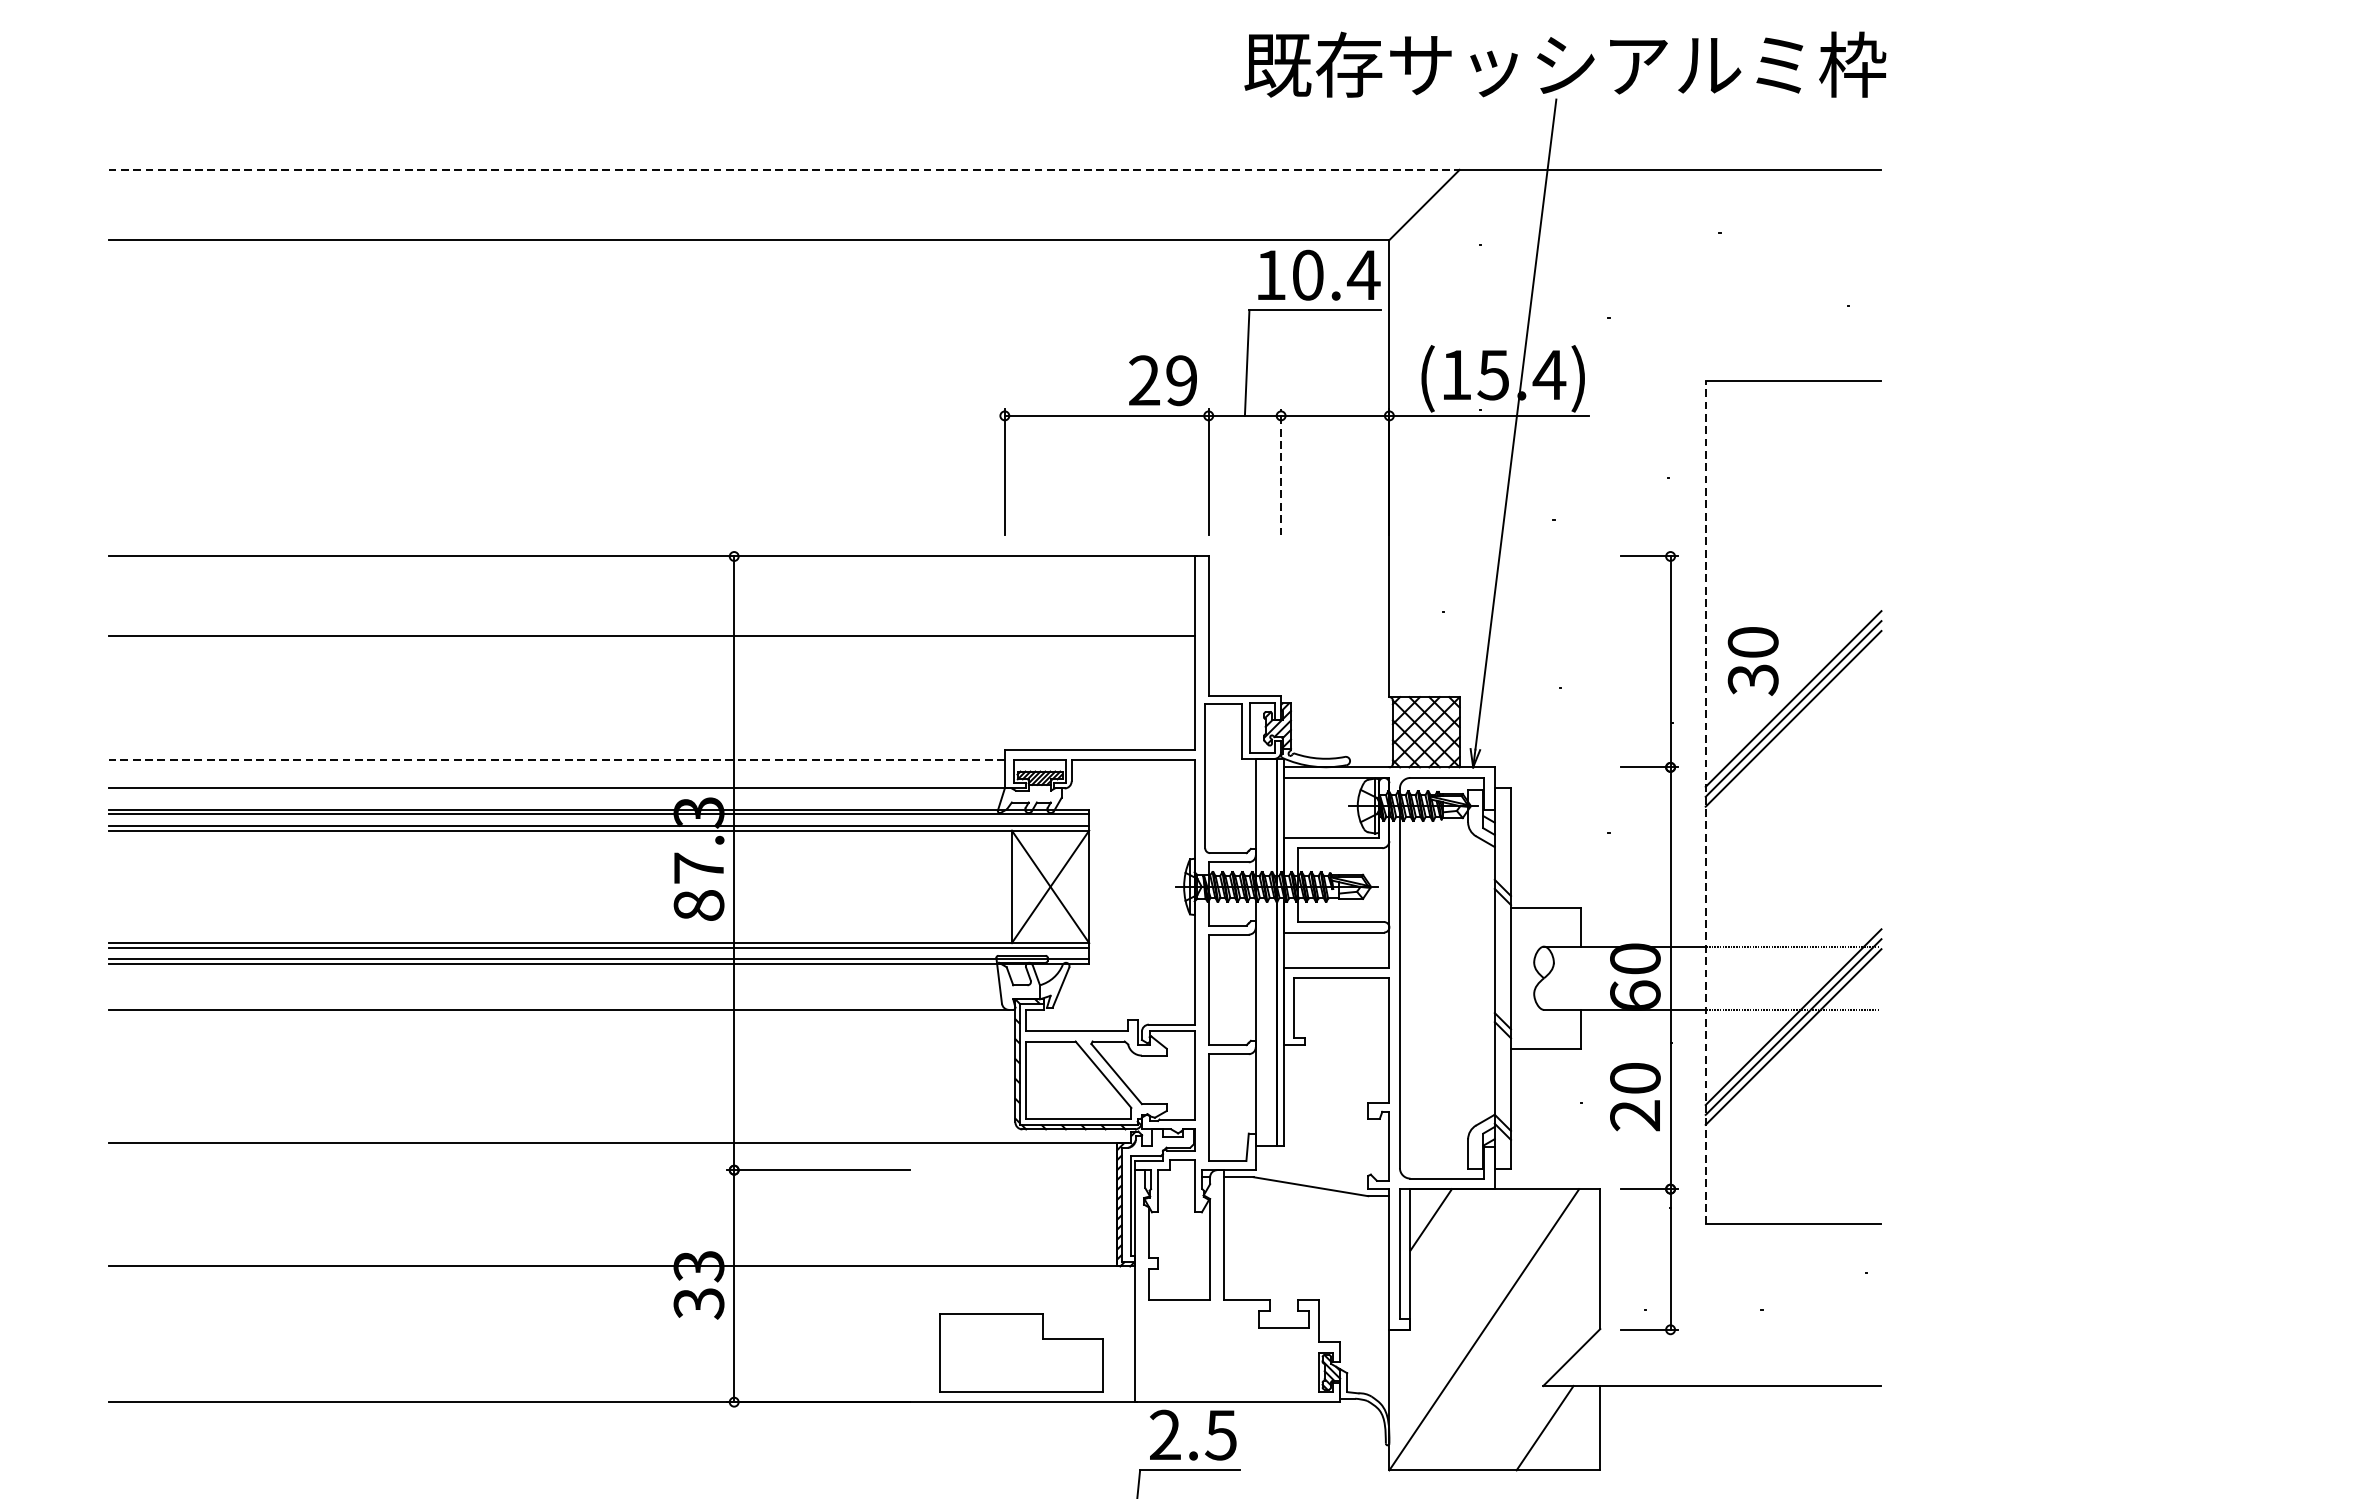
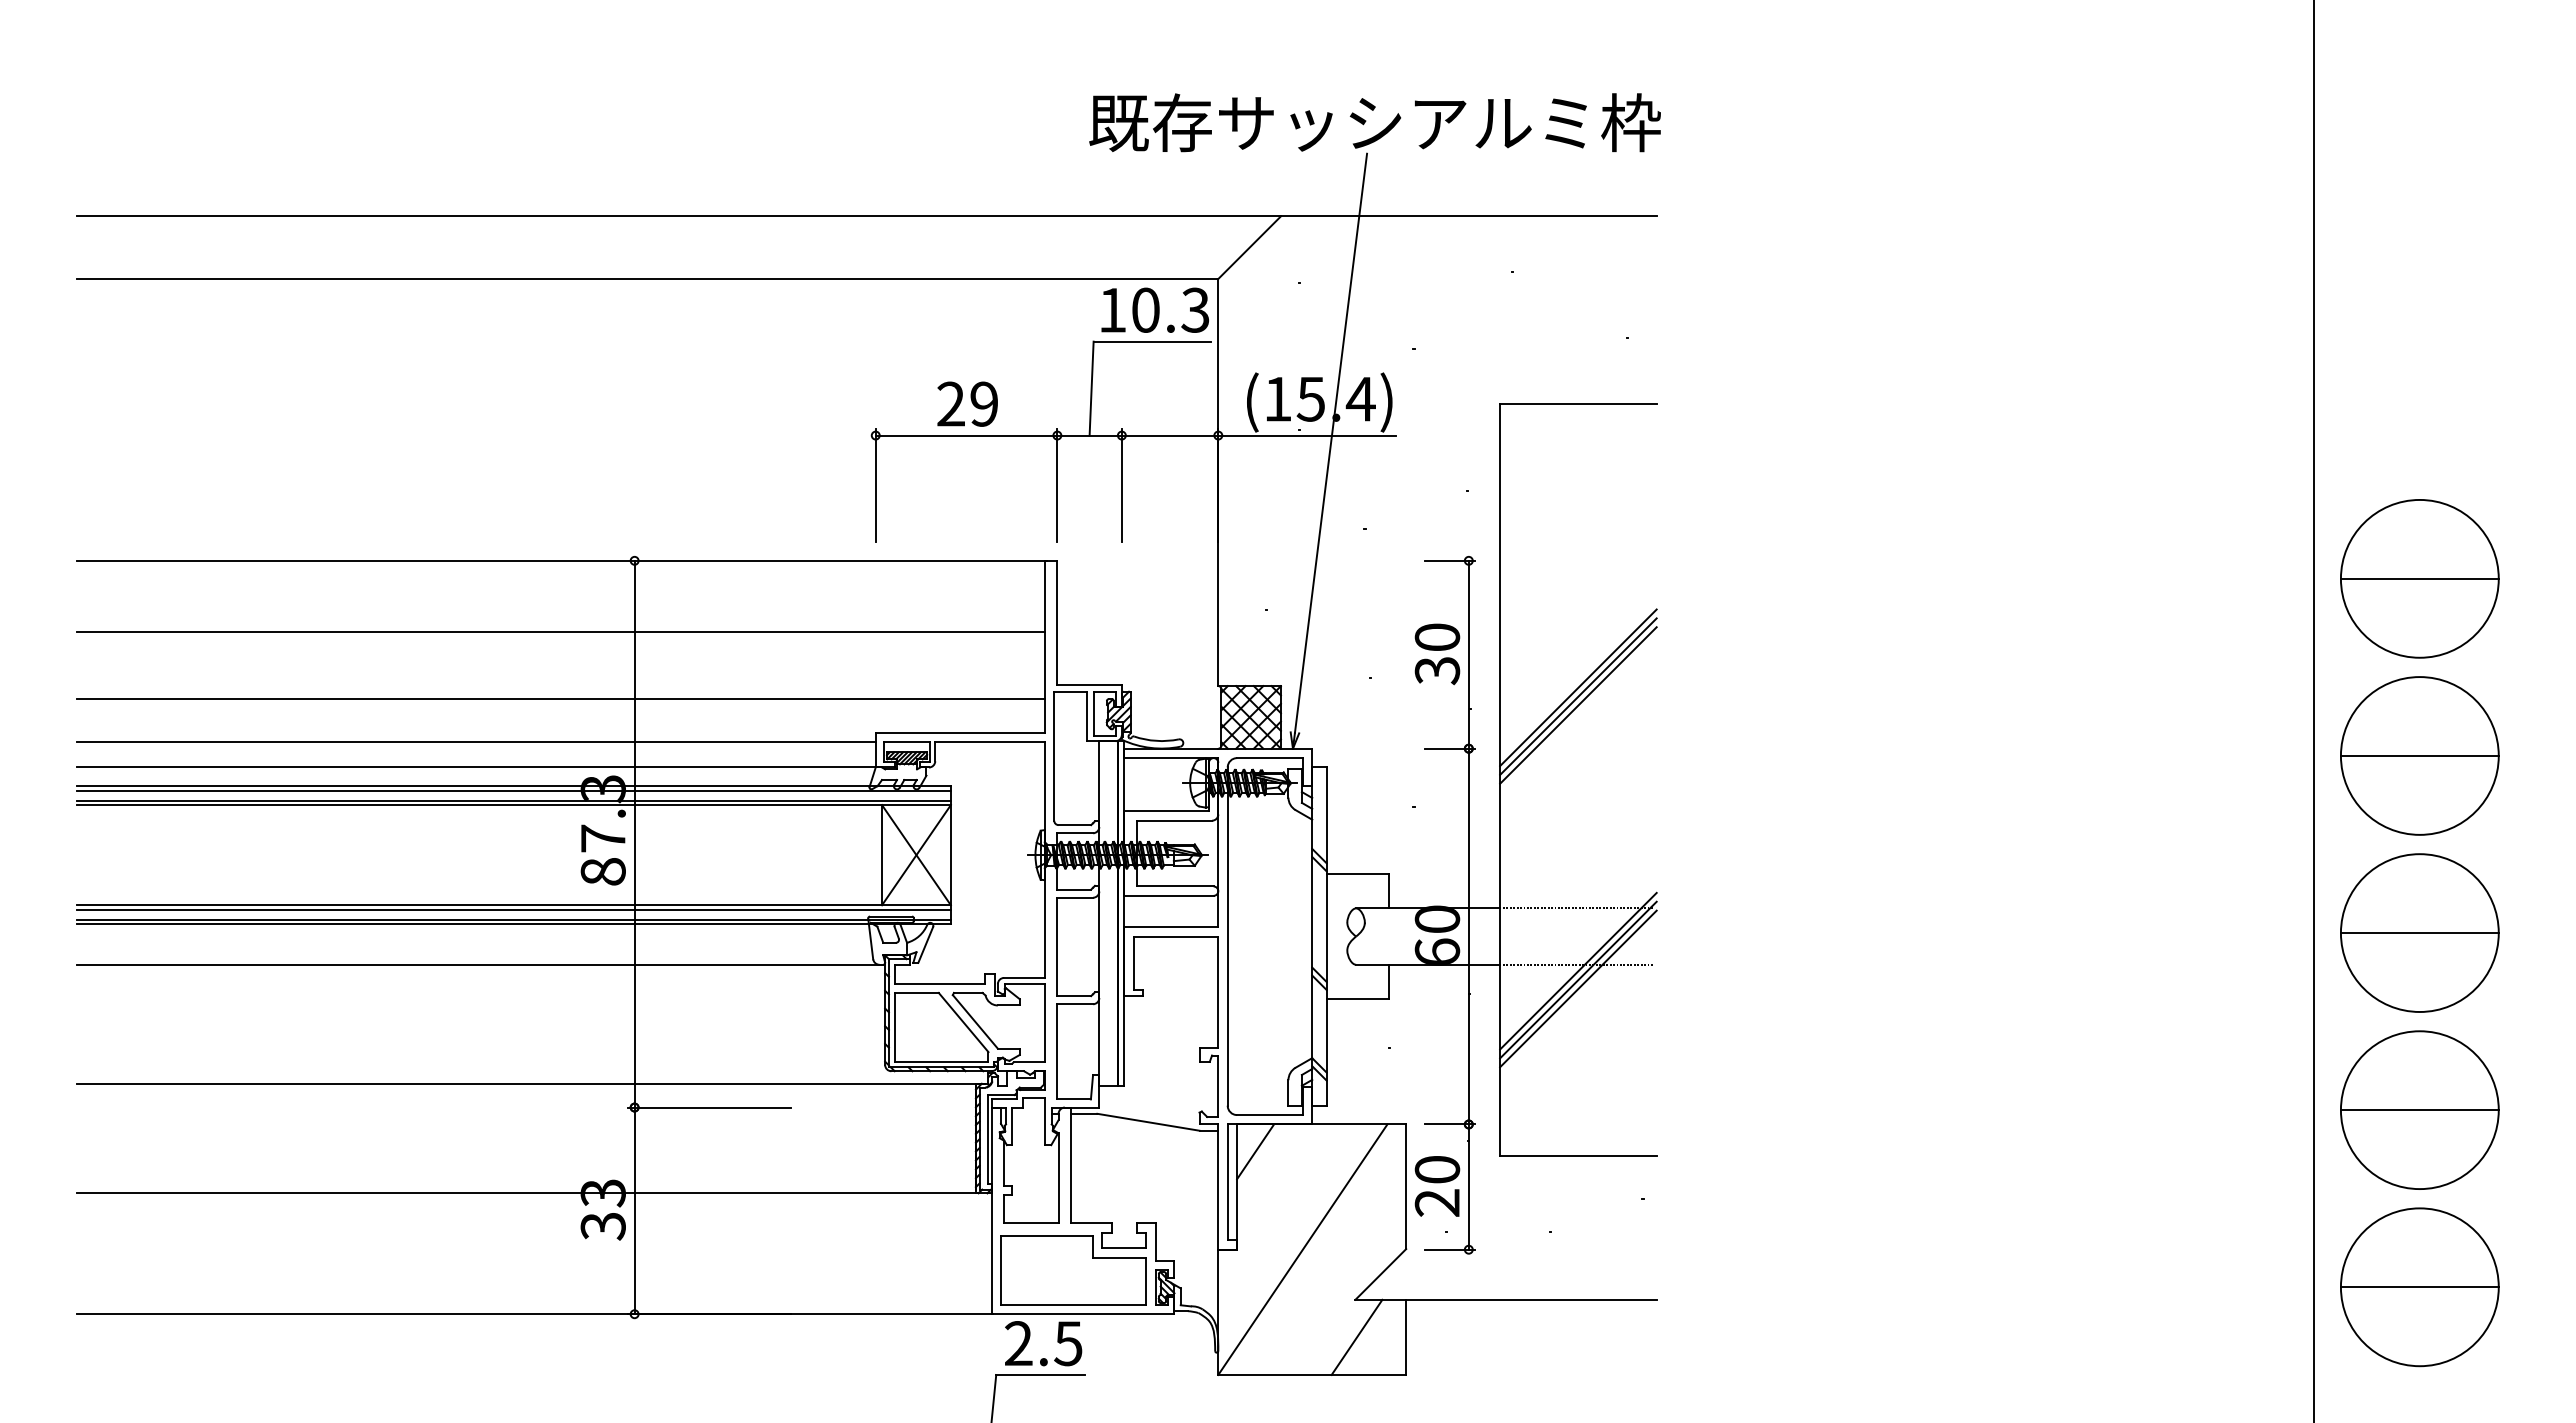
line: (784, 169) -> (679, 216), dashed -> solid
text: (1363, 274) -> (1195, 309), 10.4 -> 10.3
text: (1162, 379) -> (967, 403), moved
line: (1280, 471) -> (1121, 485), dashed -> solid
text: (1753, 661) -> (1437, 654), moved
line: (650, 712) -> (560, 699), added
line: (556, 760) -> (476, 742), dashed -> solid
line: (1706, 803) -> (1500, 780), dashed -> solid
text: (1635, 1097) -> (1437, 1186), moved
part: (1021, 1353) -> (1073, 1270), moved

